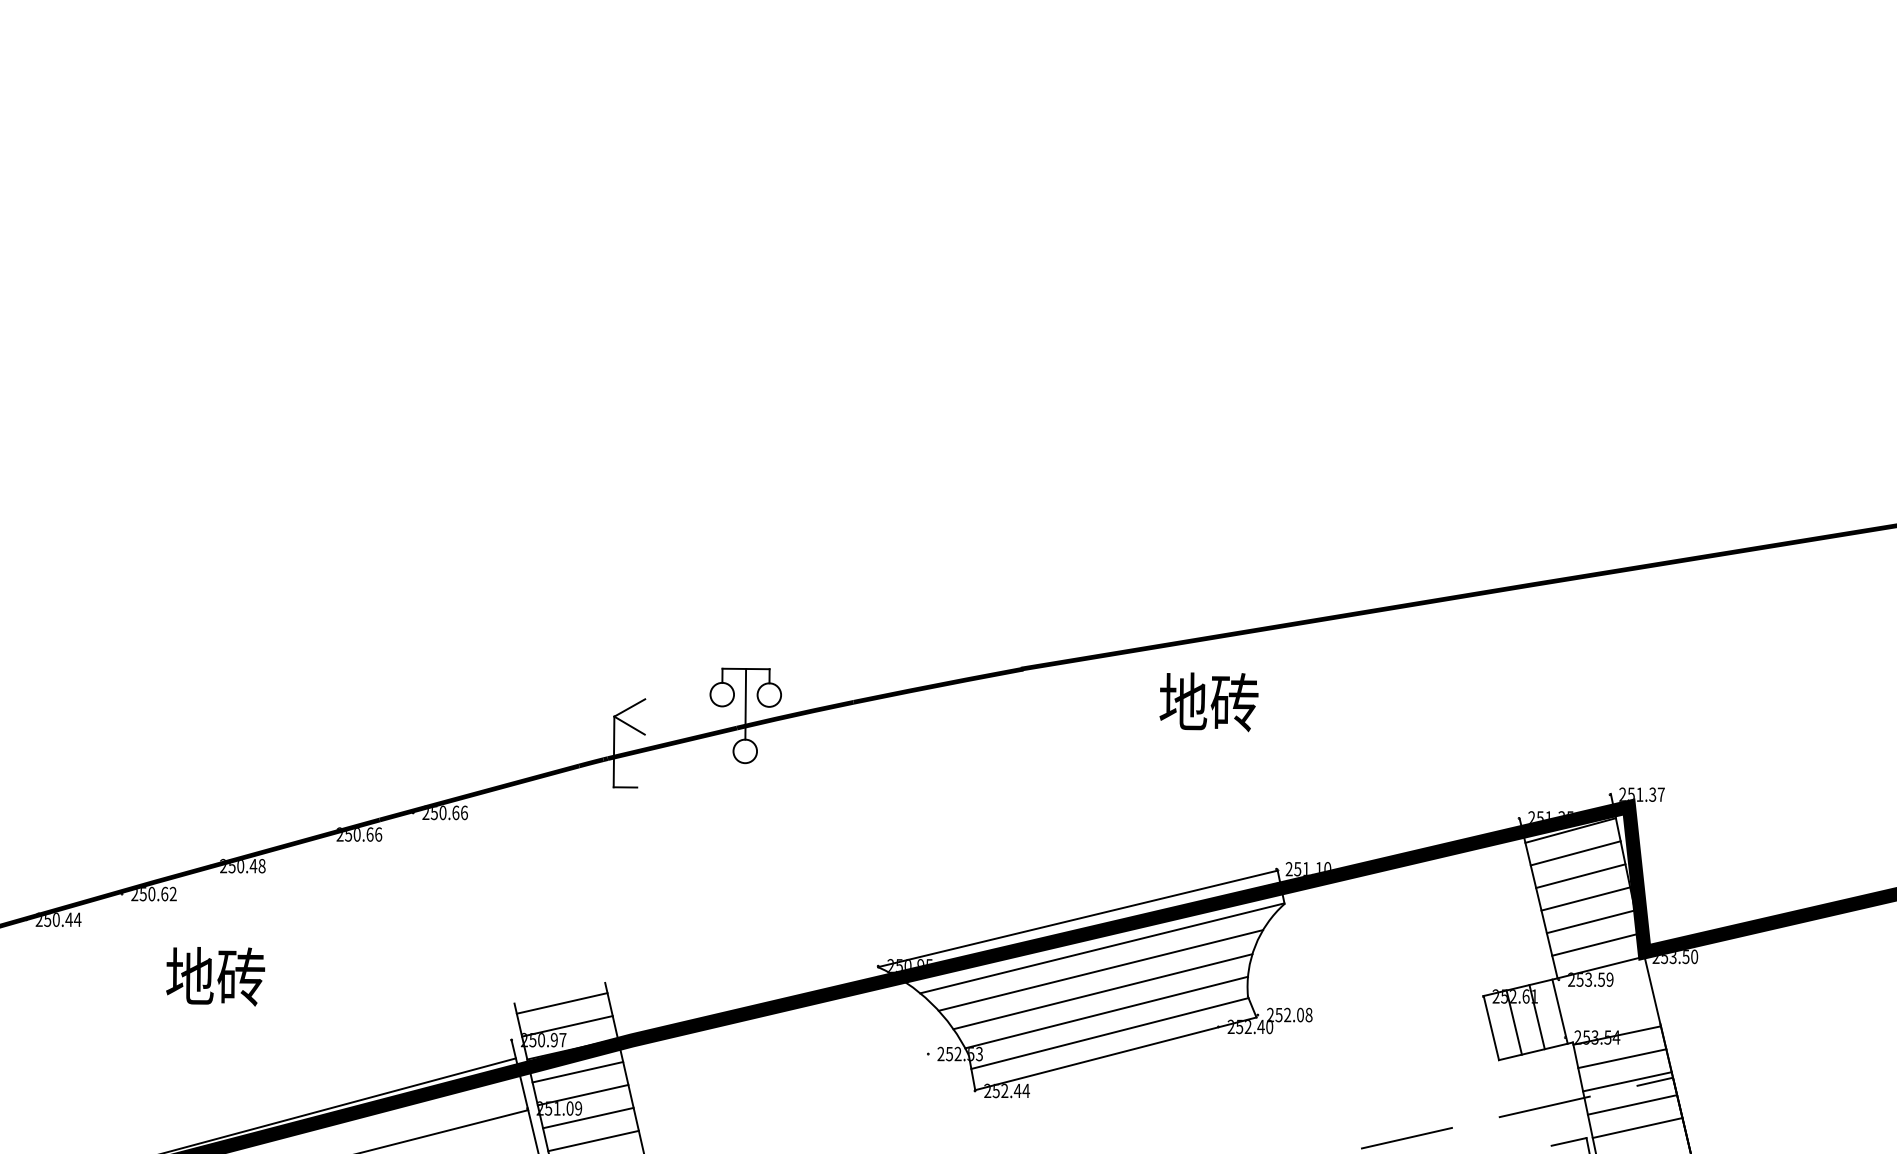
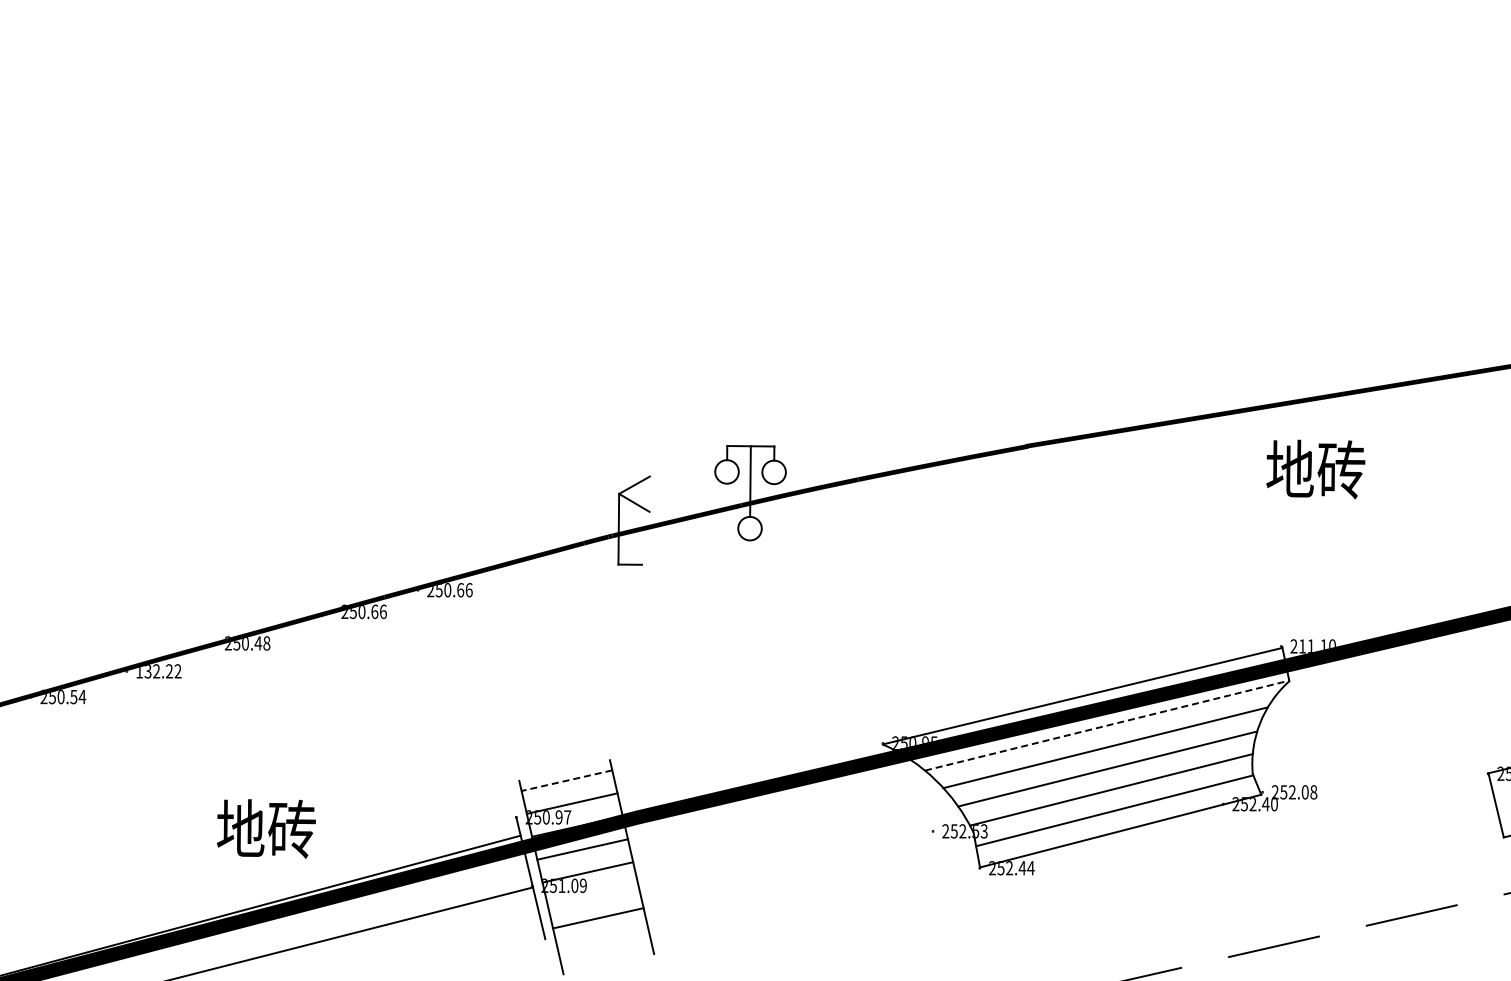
text: (1208, 702) -> (1315, 469), moved
text: (1297, 869) -> (1302, 646), 251.10 -> 211.10
text: (149, 893) -> (154, 670), 250.62 -> 132.22
text: (68, 919) -> (73, 696), 250.44 -> 250.54
line: (1102, 948) -> (1107, 725), solid -> dashed
text: (215, 976) -> (266, 828), moved
line: (561, 1003) -> (566, 780), solid -> dashed
line: (588, 1117) -> (593, 894), removed

